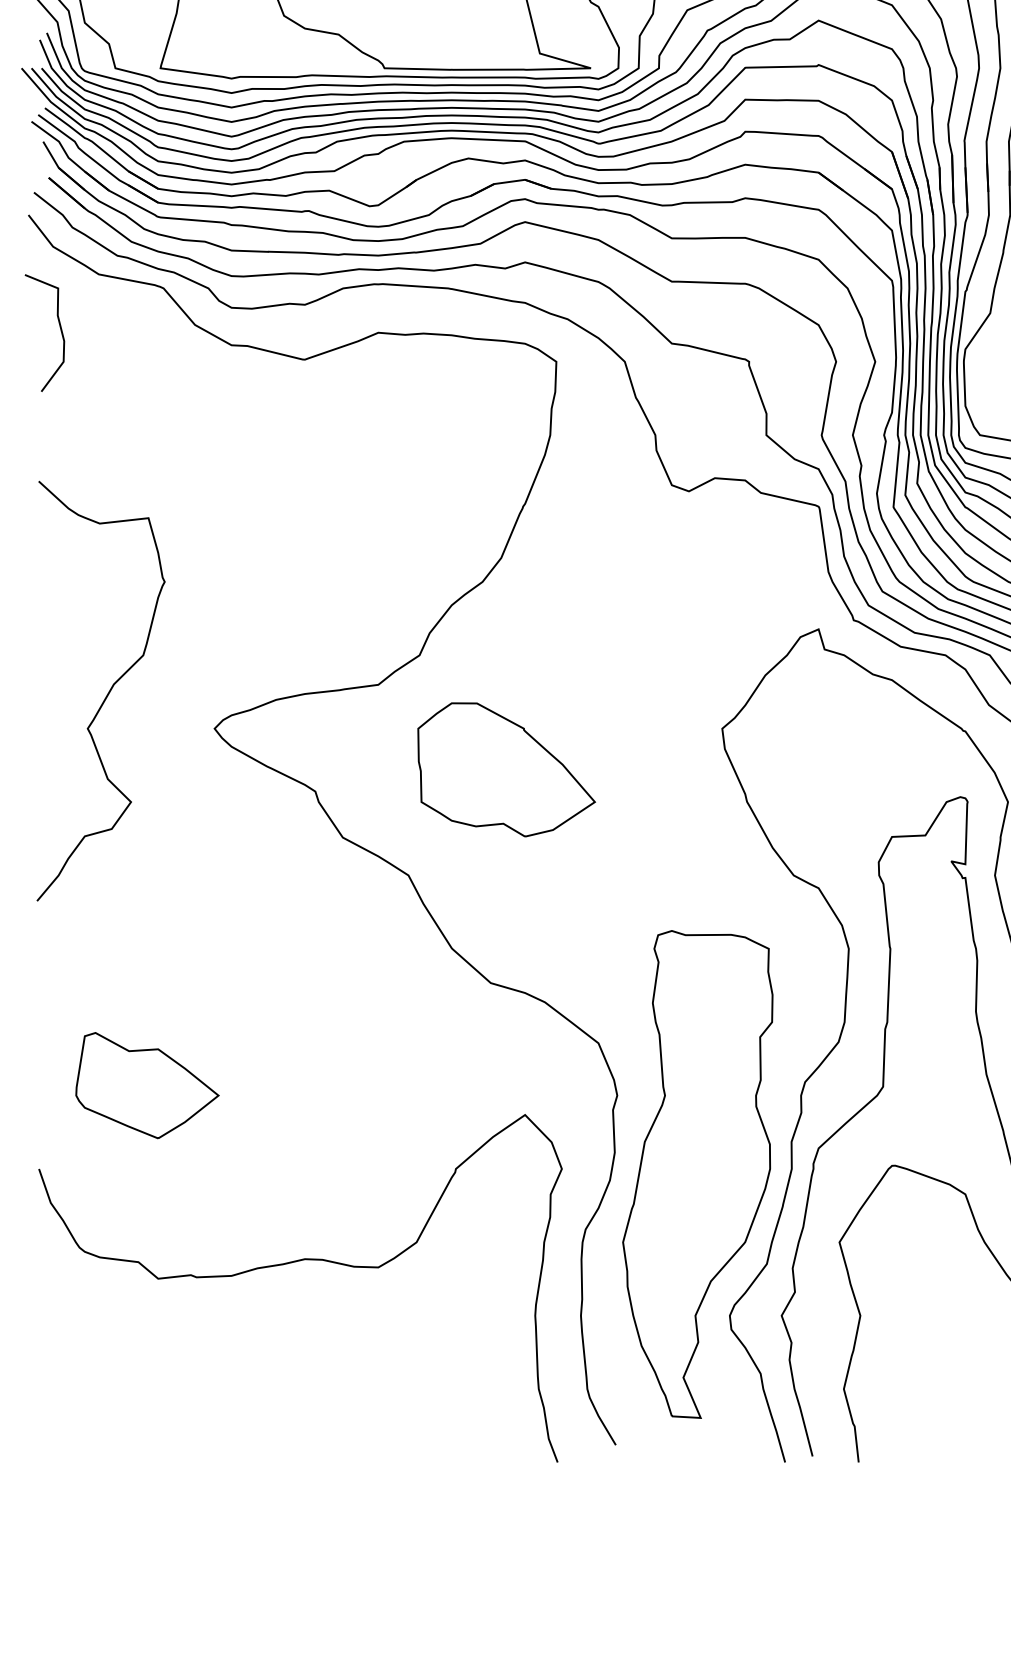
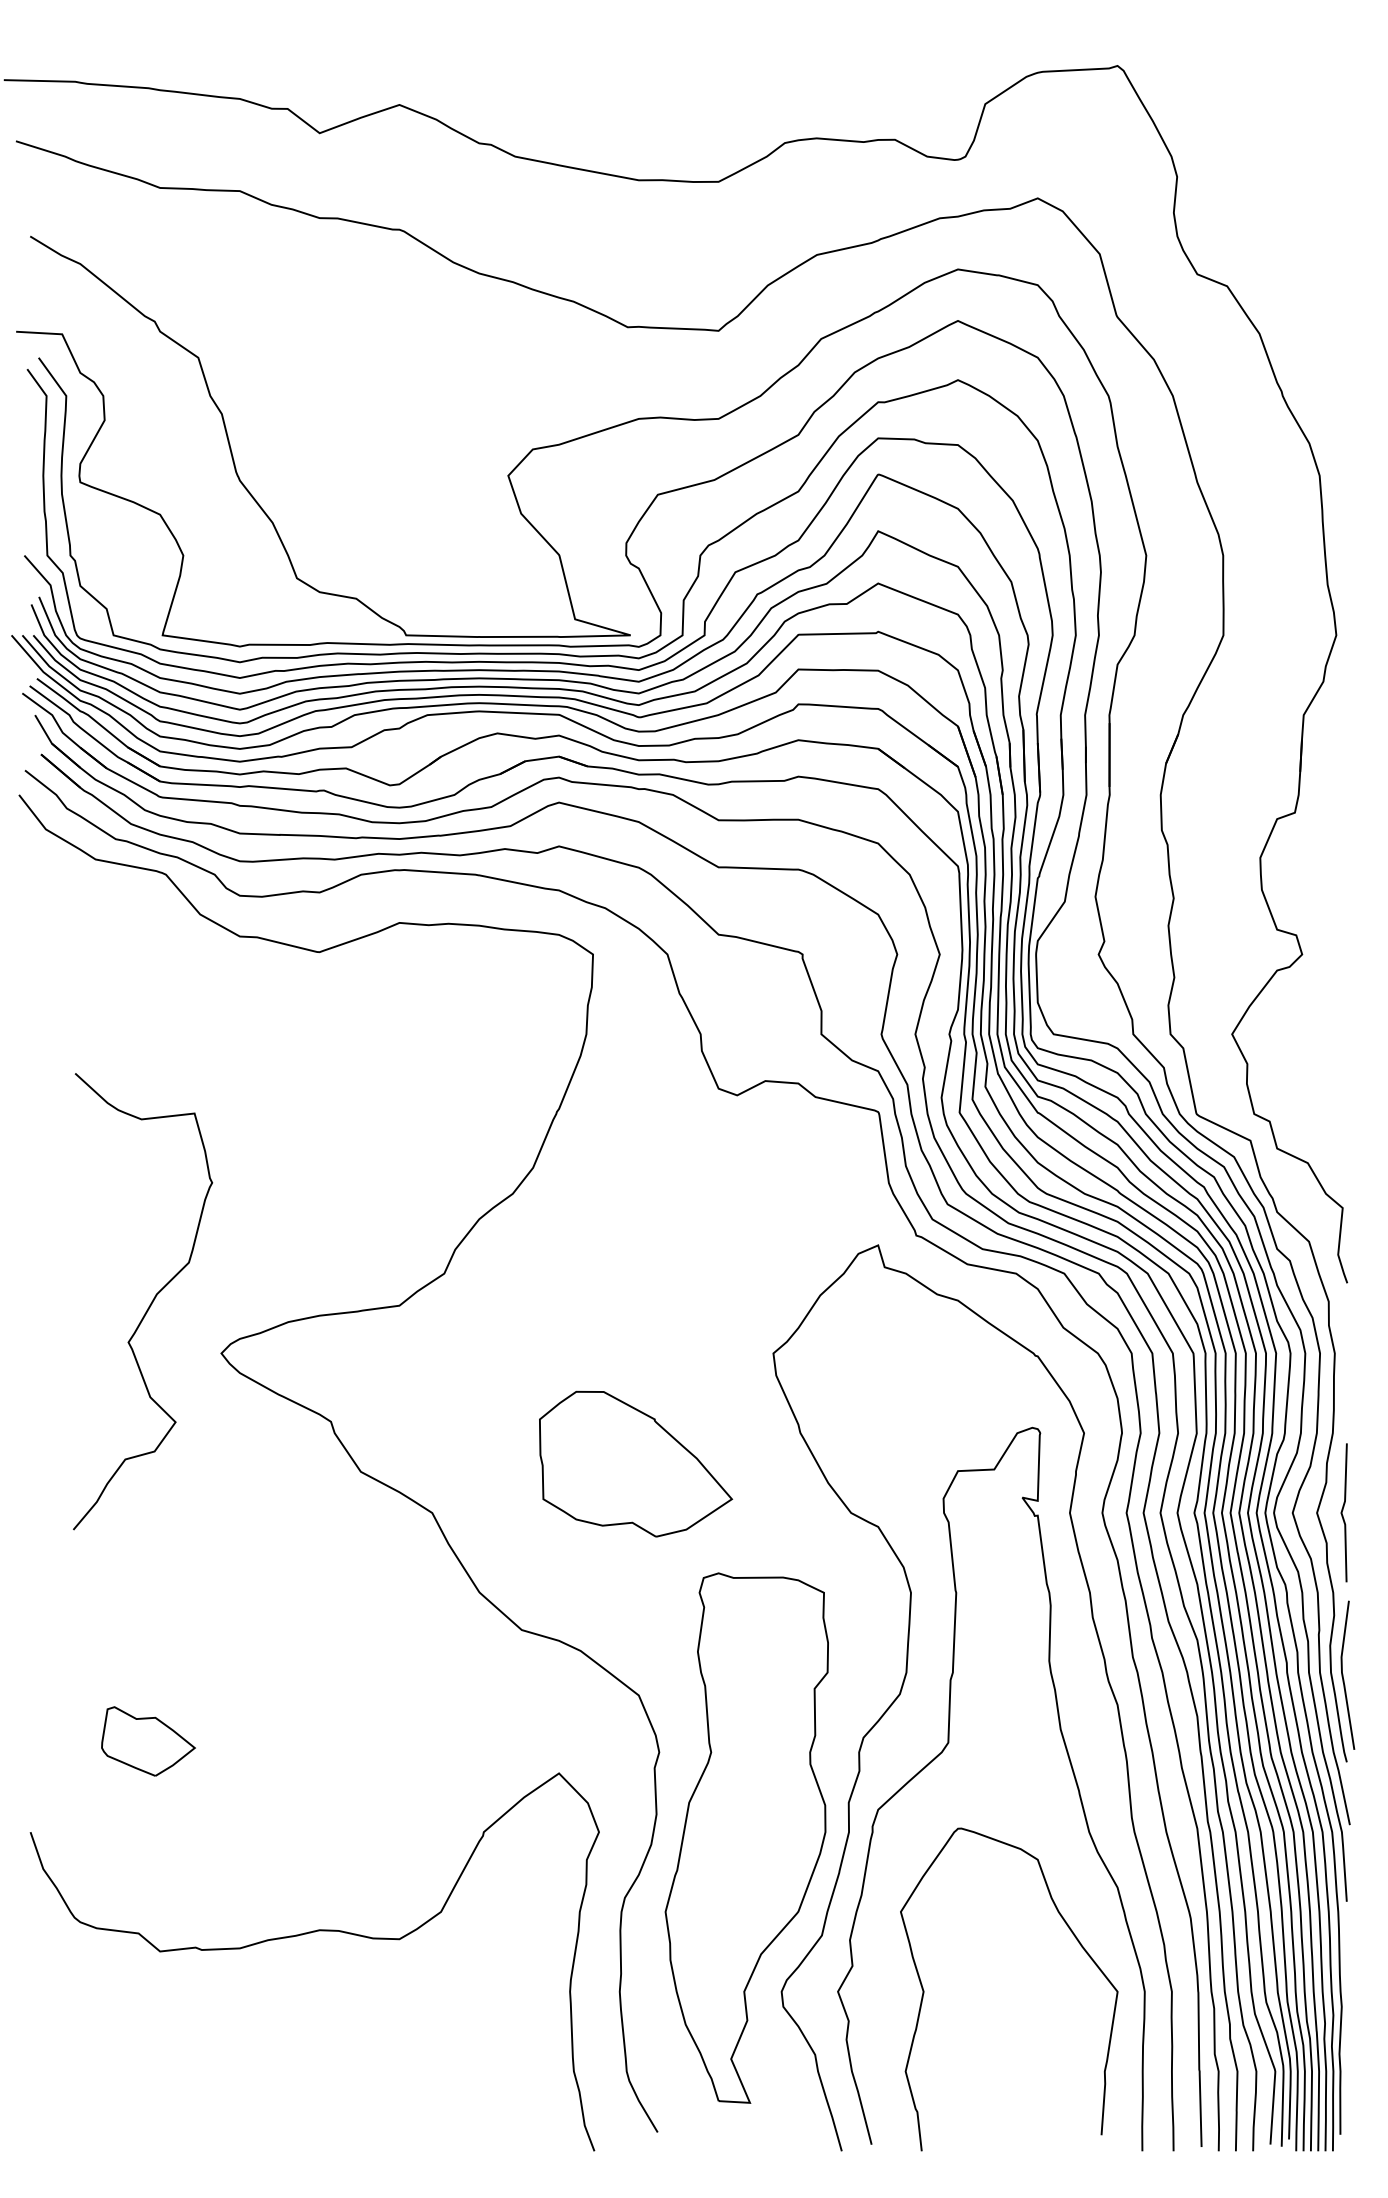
curve: (60, 329) -> (53, 919), removed
curve: (106, 695) -> (148, 1306), moved
part: (507, 769) -> (636, 1463), moved
part: (147, 1085) -> (148, 1741), size x0.6

